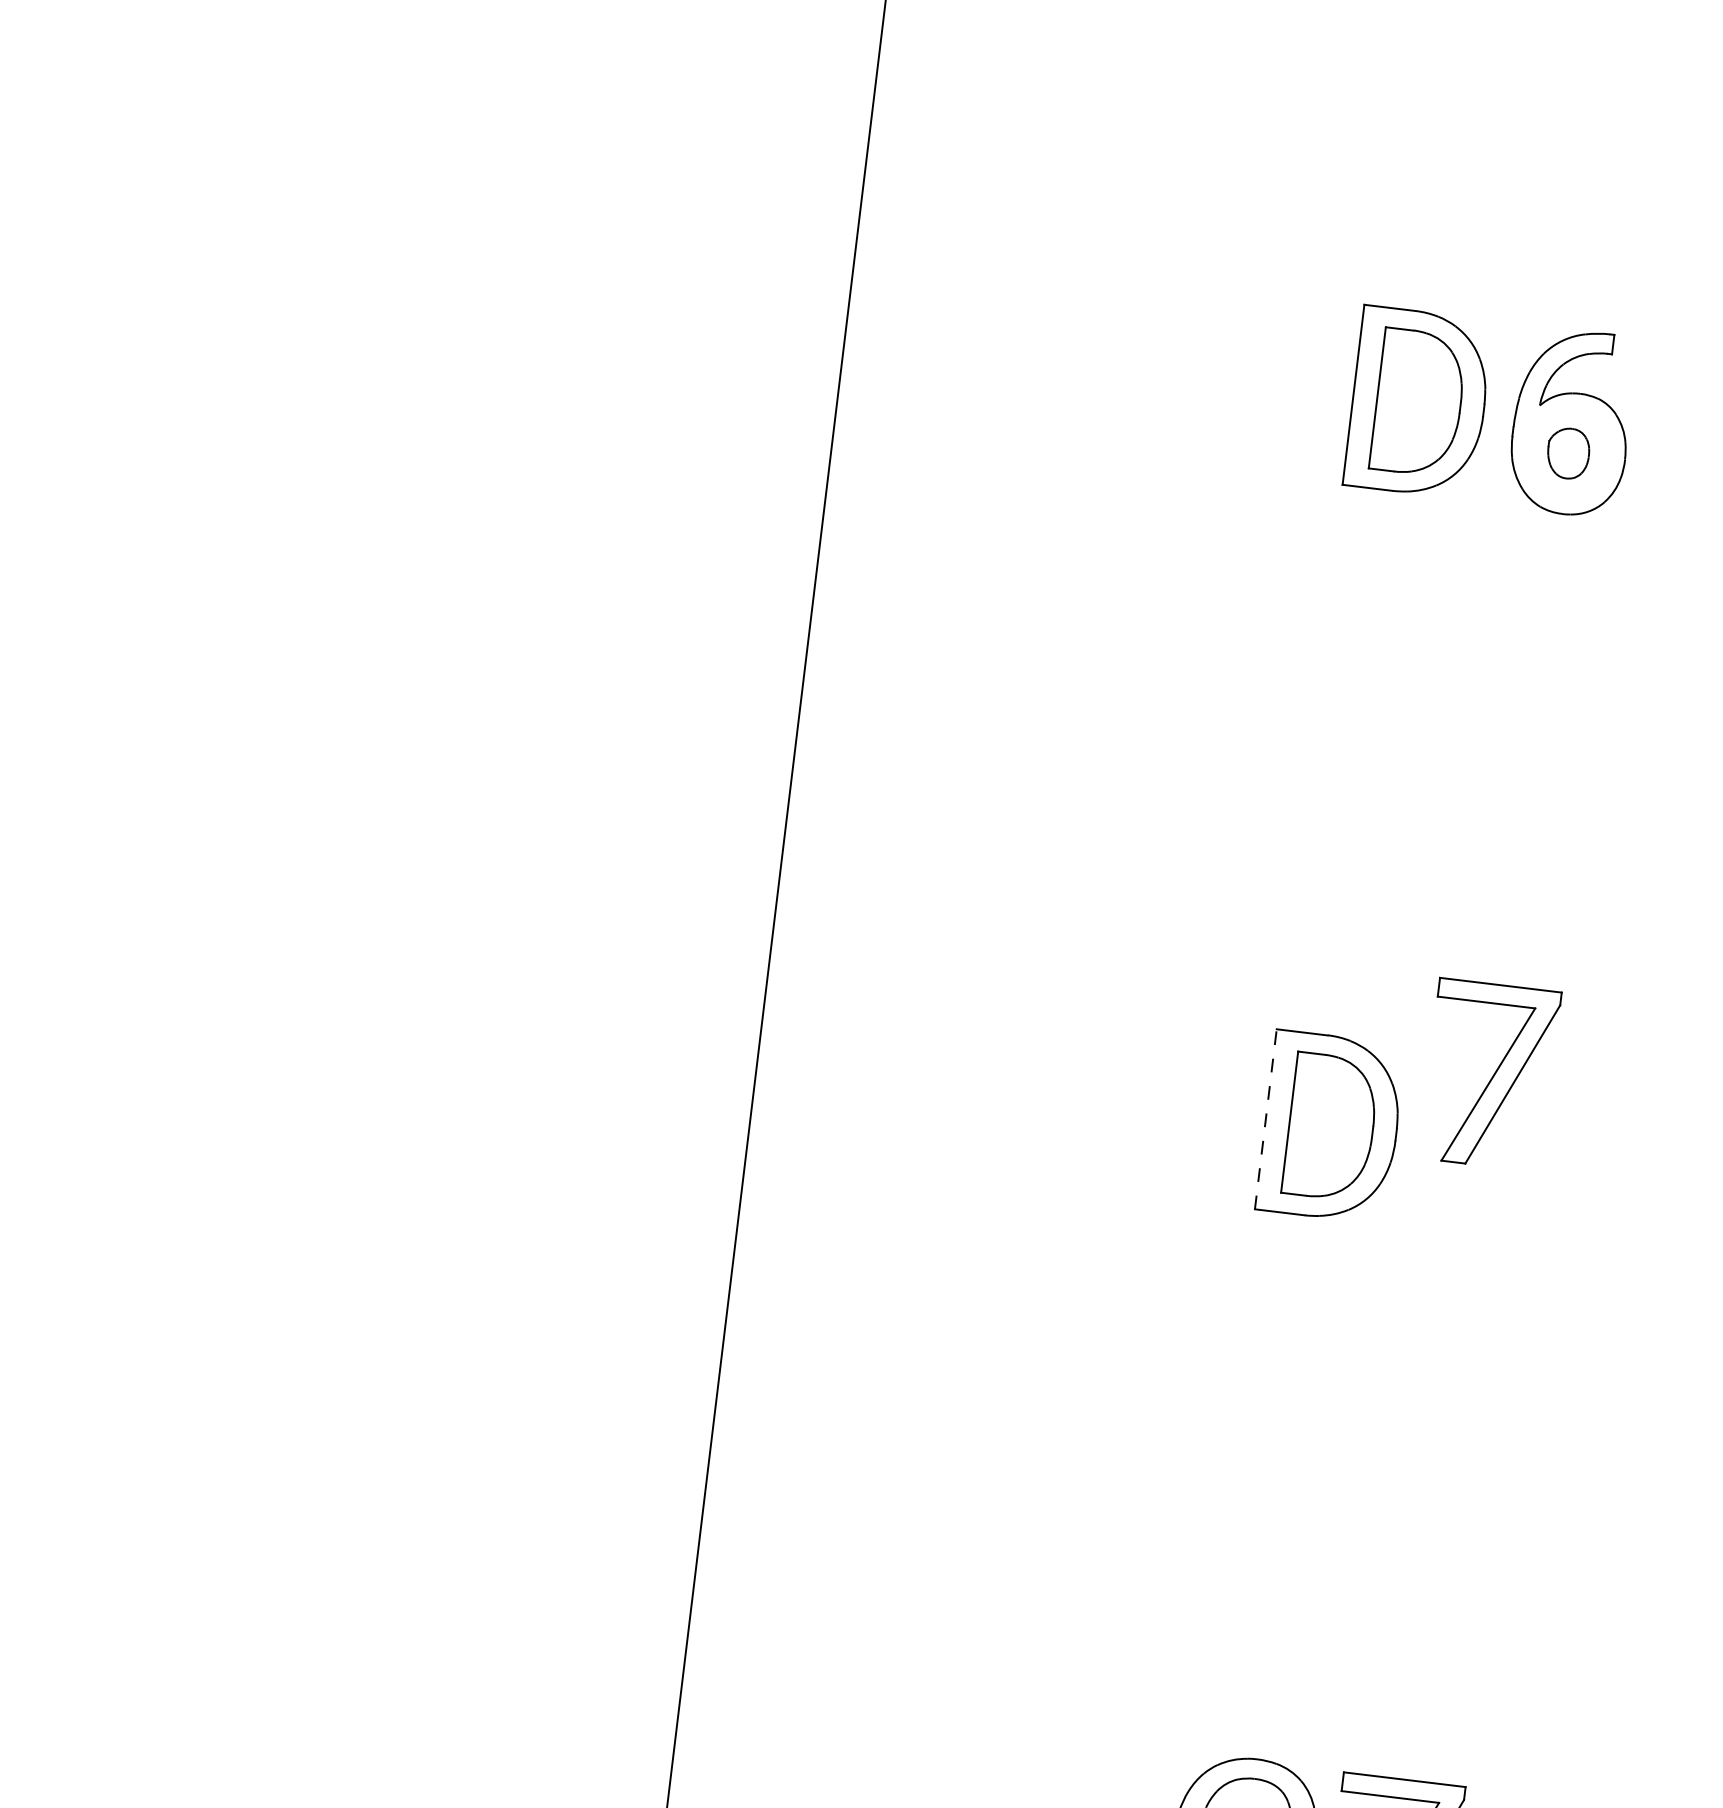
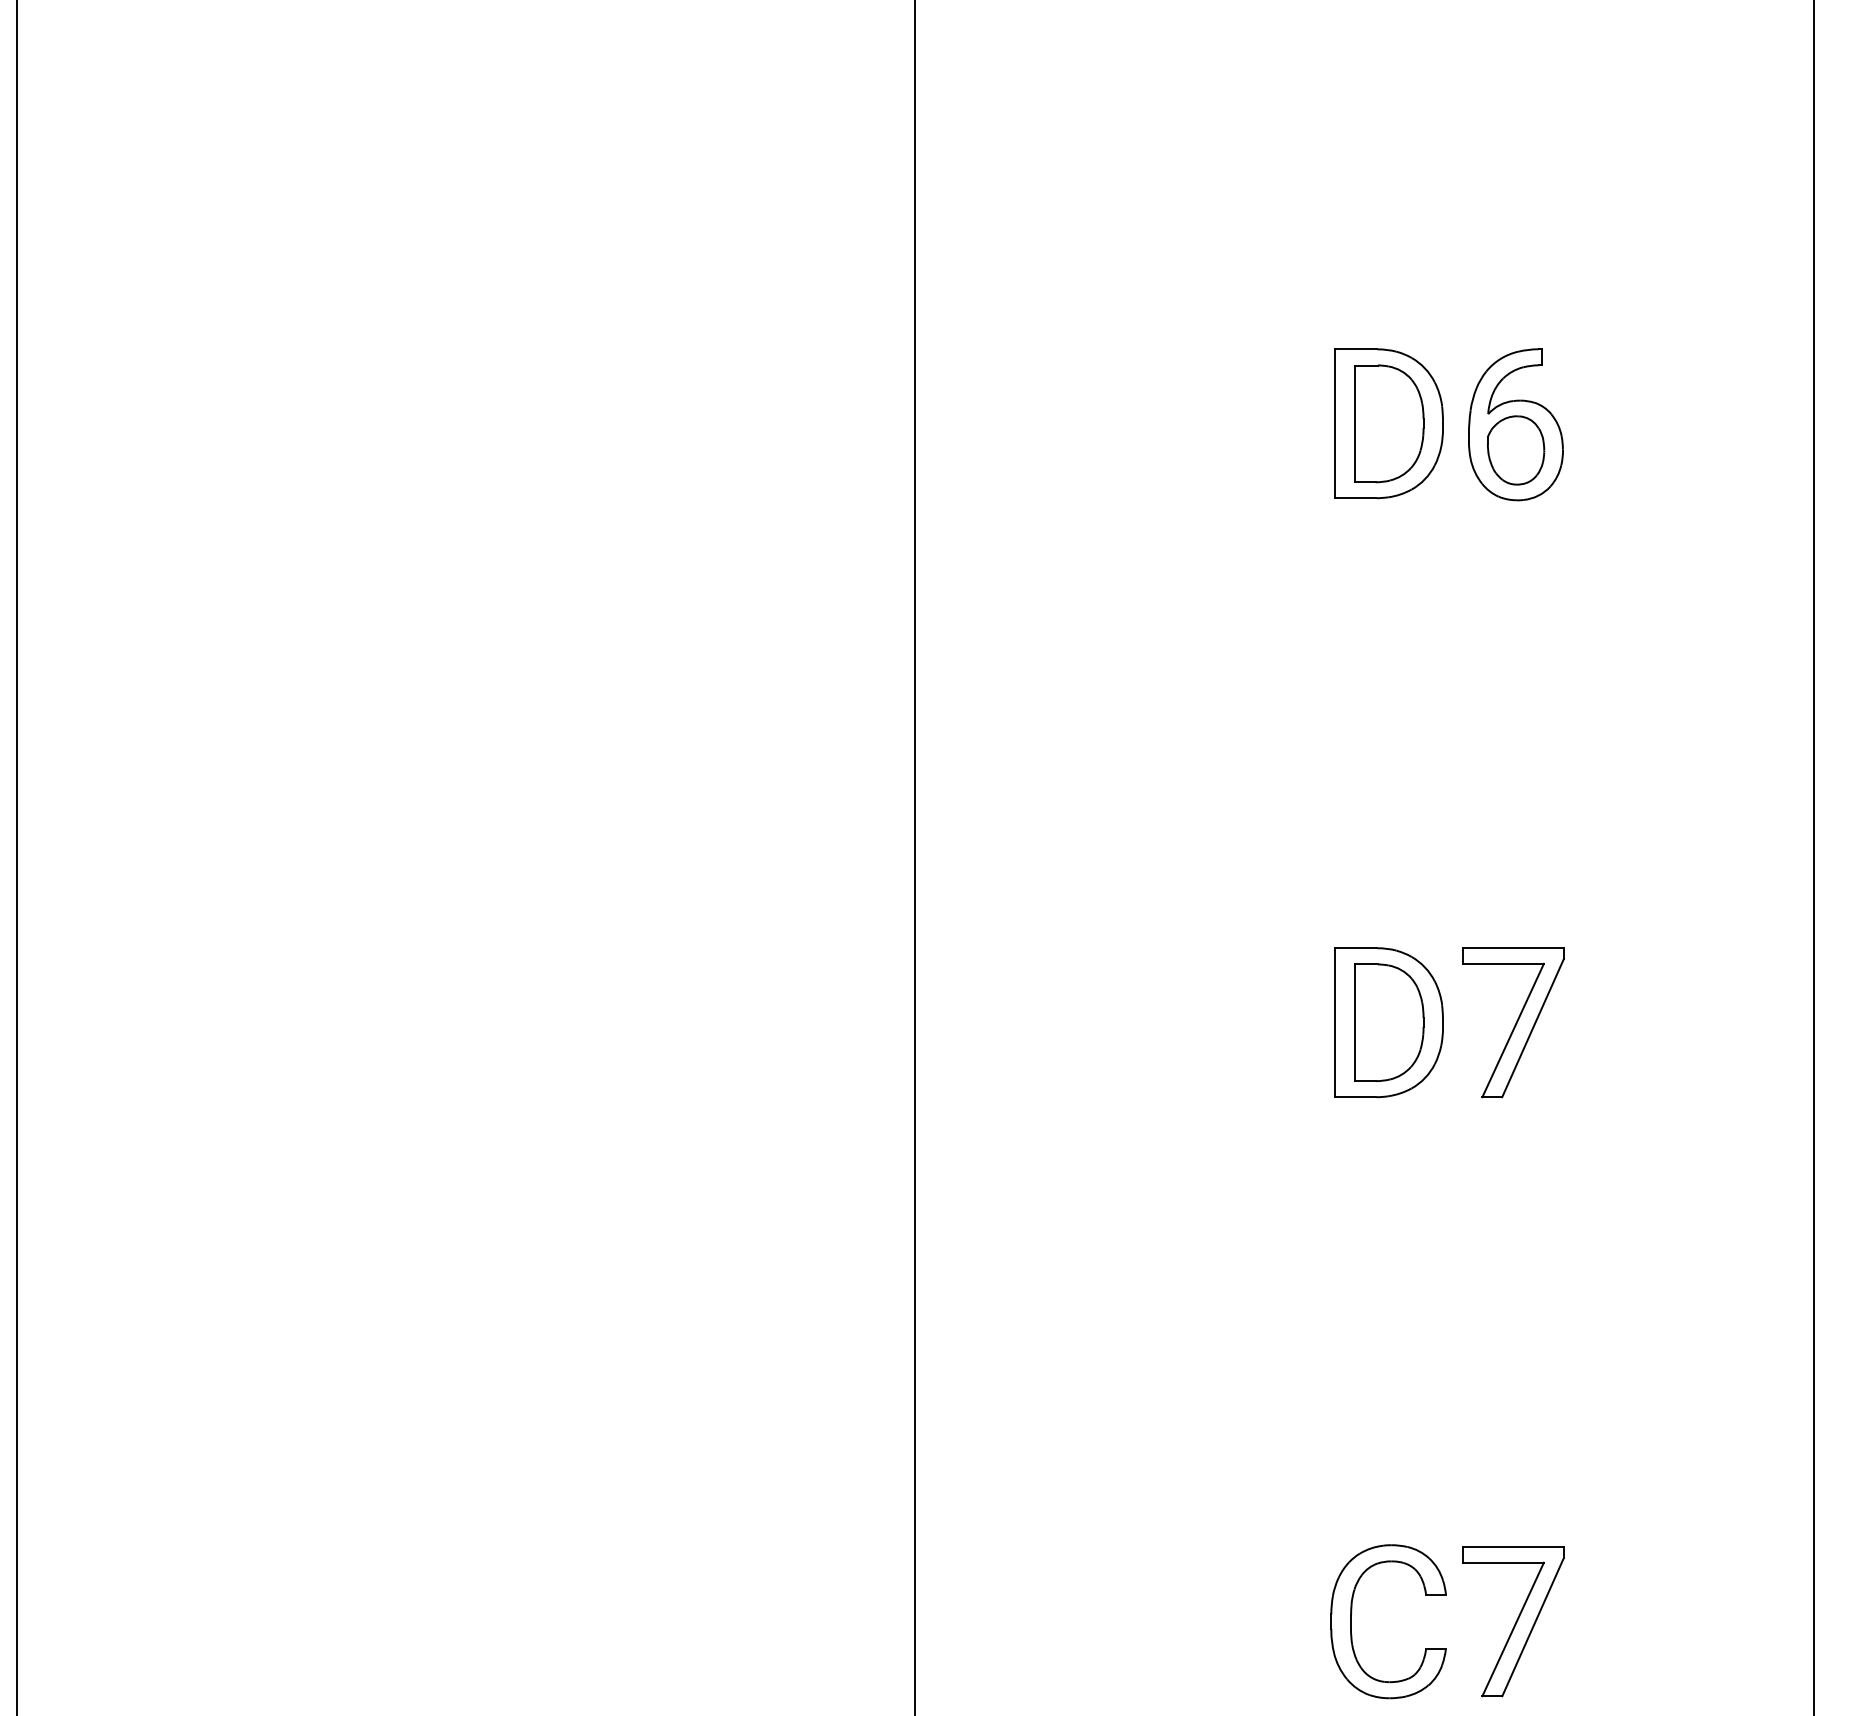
part: (1568, 453) -> (1516, 450), size x1.67
part: (1489, 1074) -> (1513, 1022), moved
line: (1266, 1118) -> (1335, 1022), dashed -> solid

